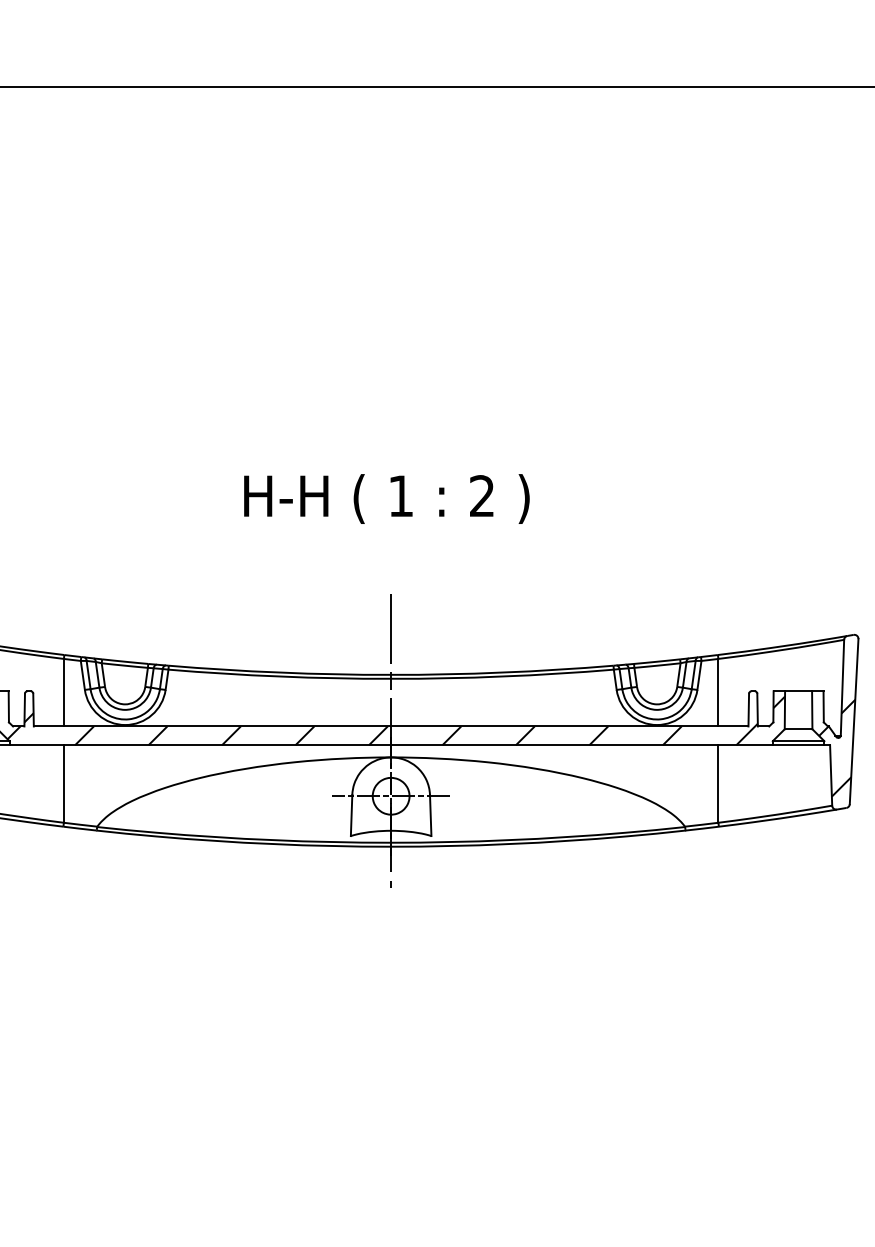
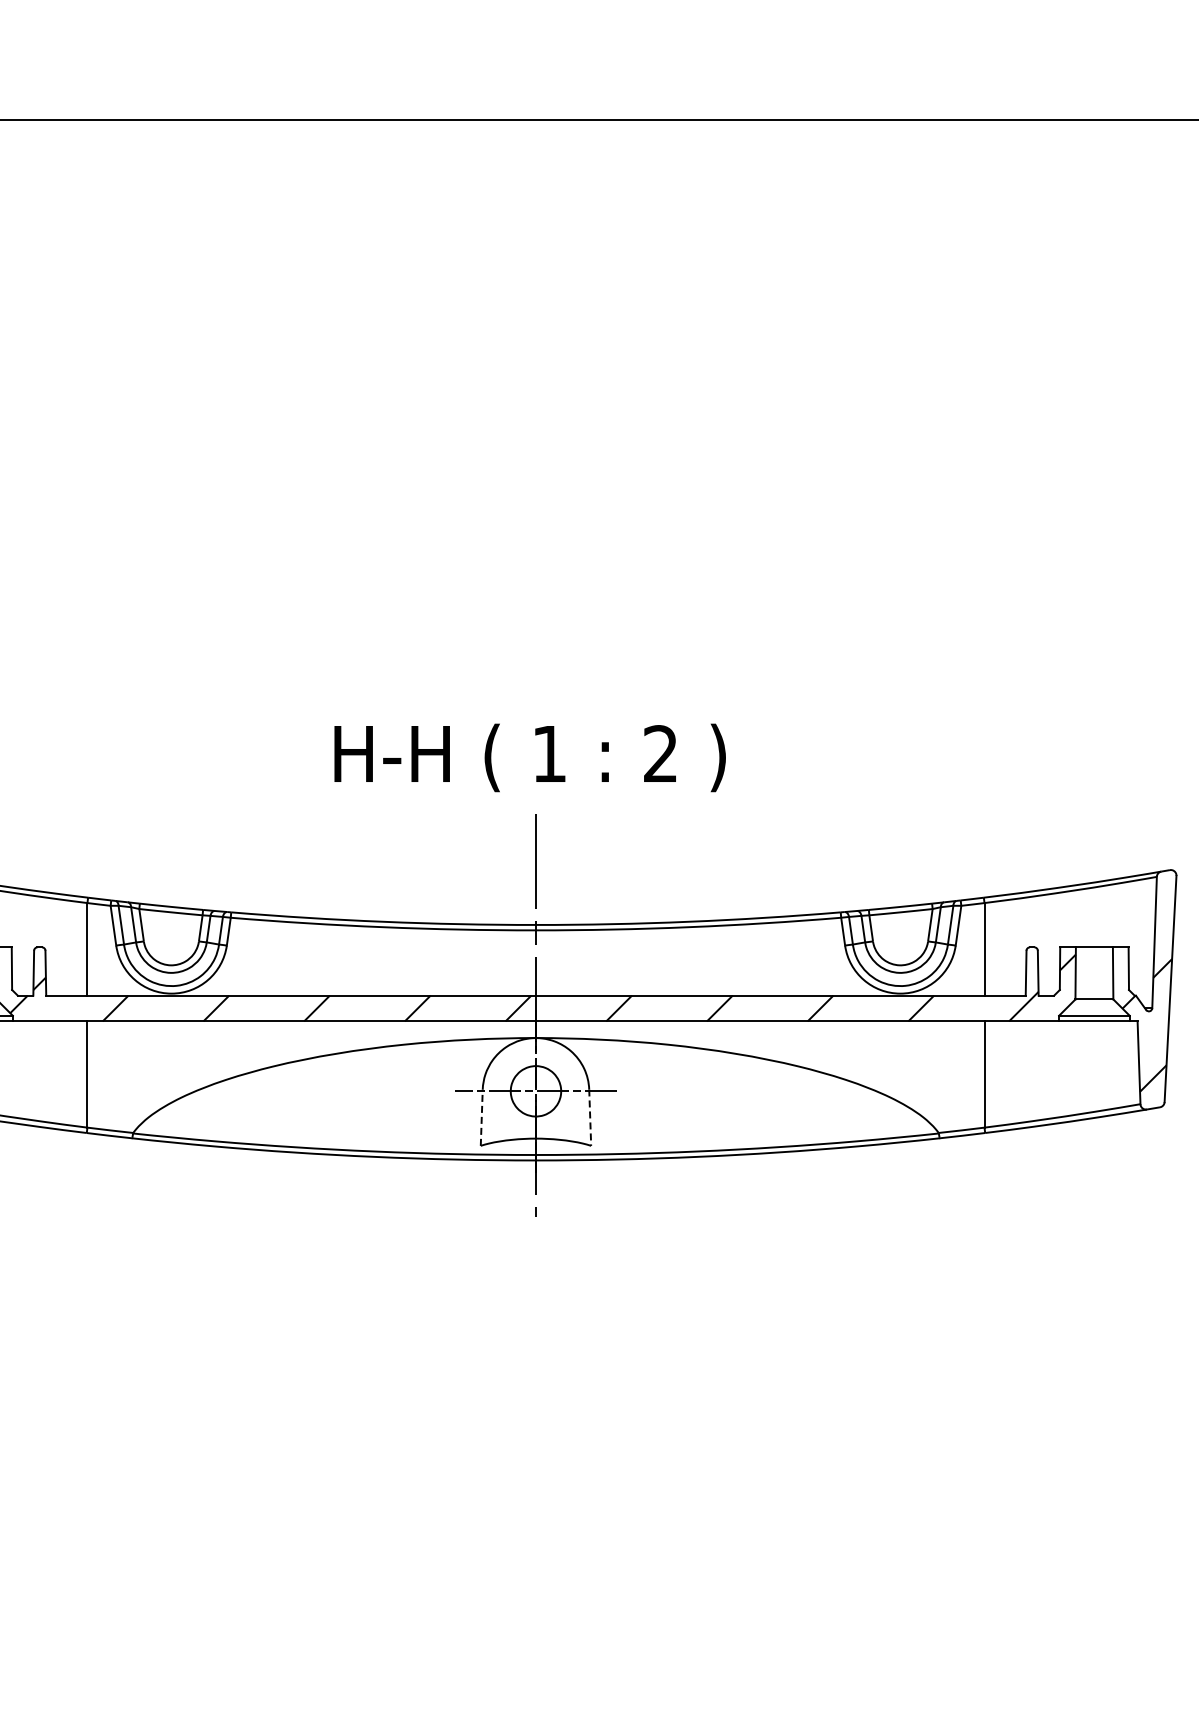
text: (386, 498) -> (529, 757), moved
line: (351, 815) -> (481, 1117), solid -> dashed
line: (430, 816) -> (590, 1118), solid -> dashed

